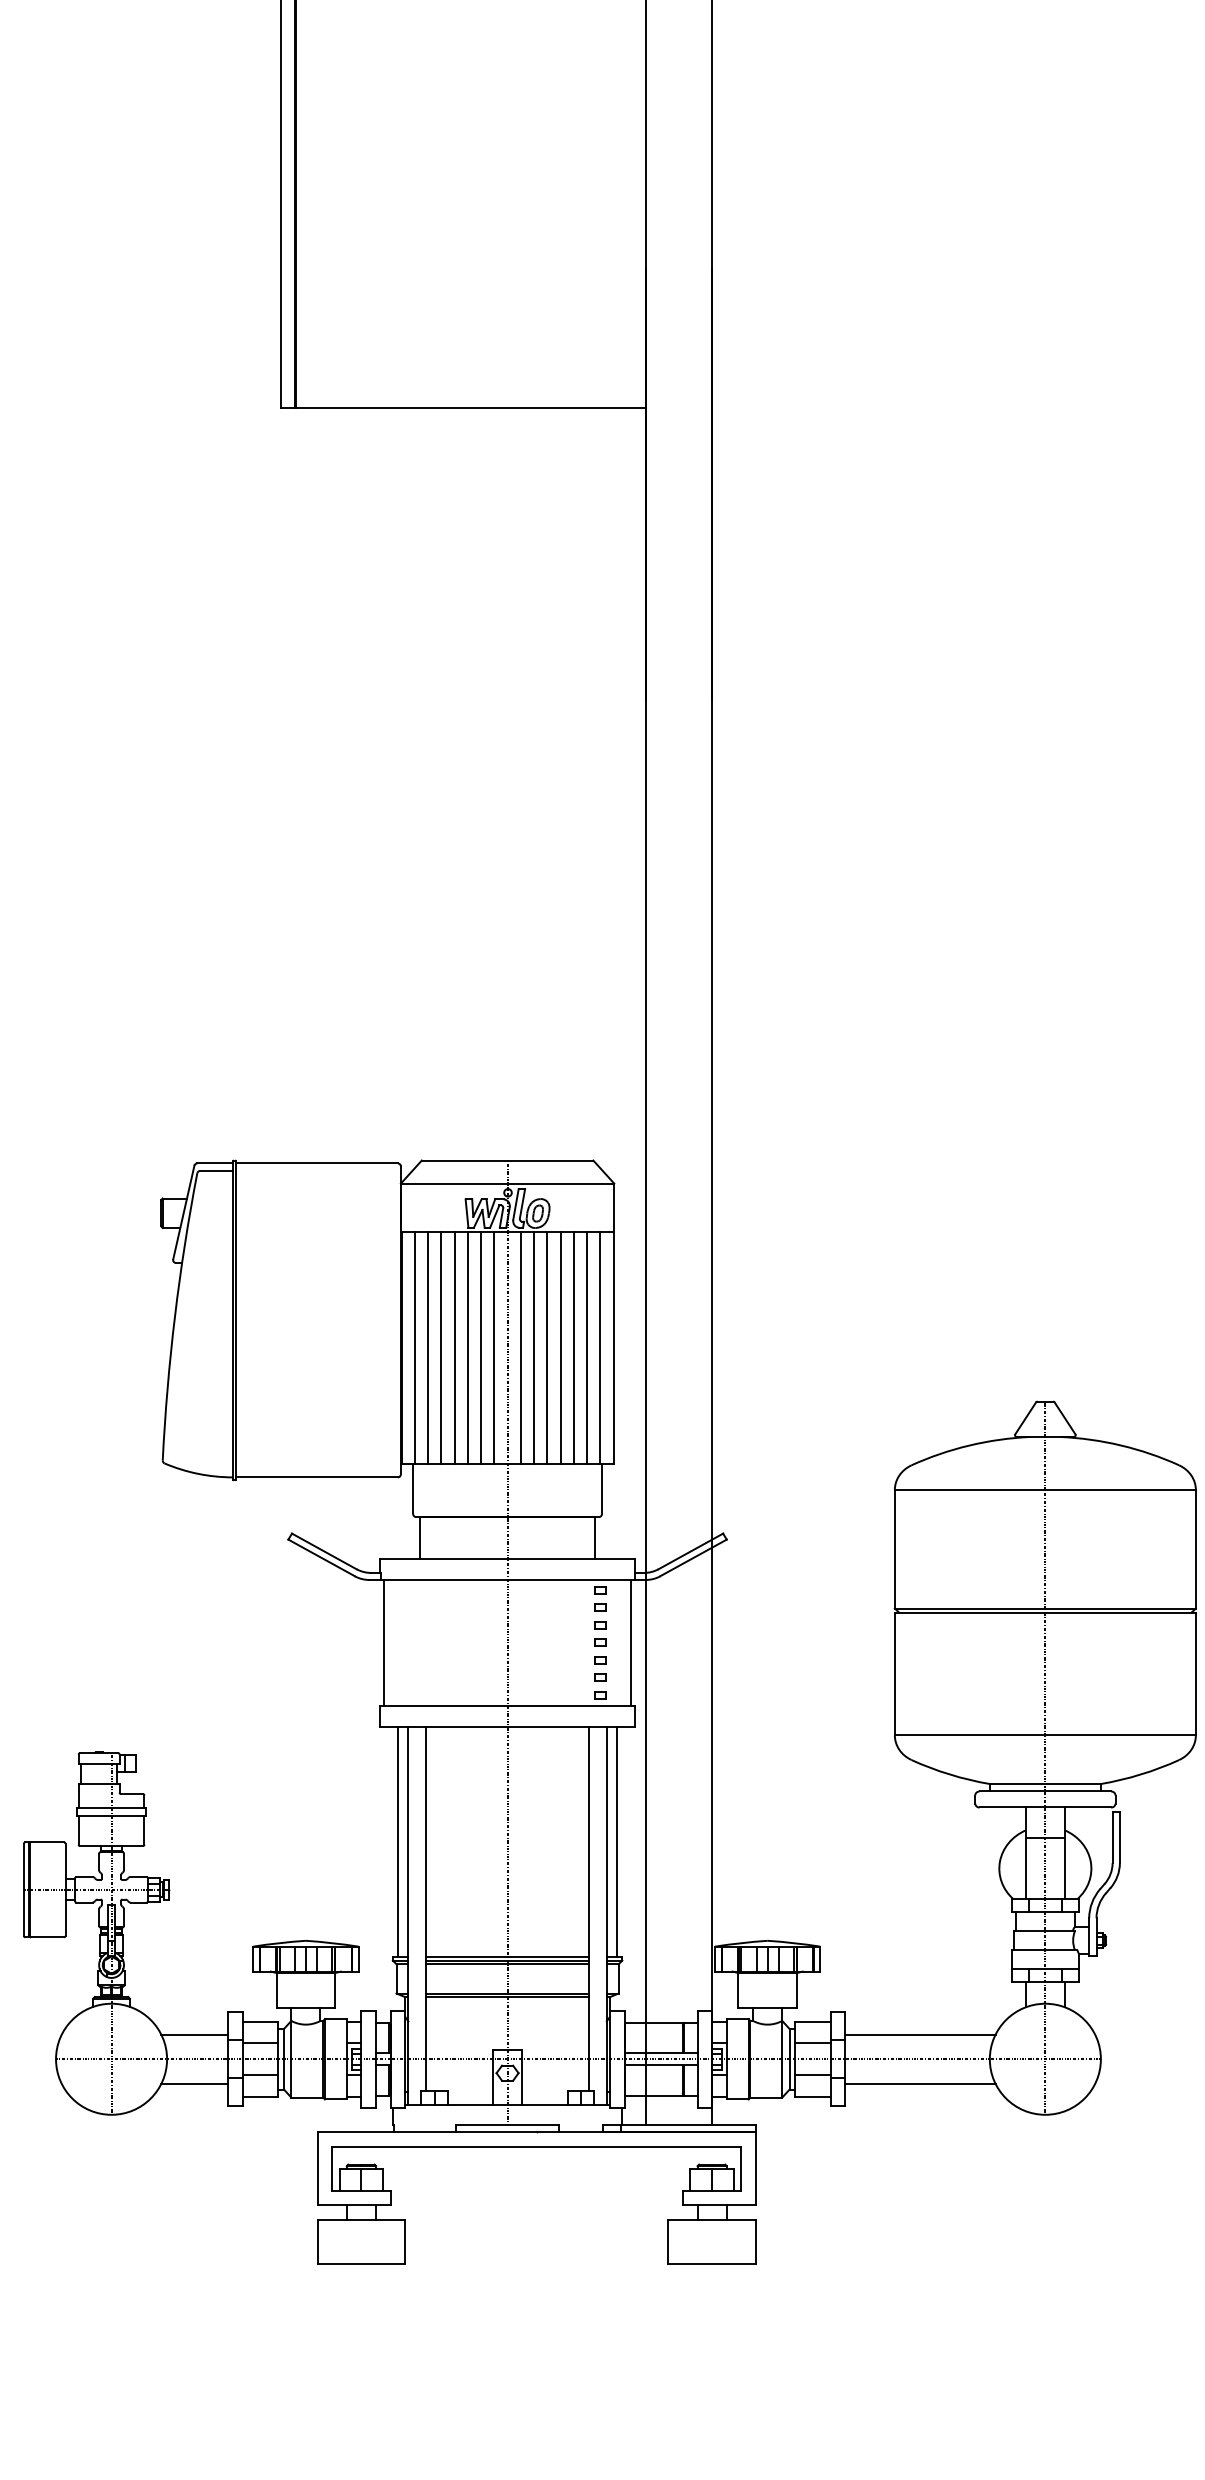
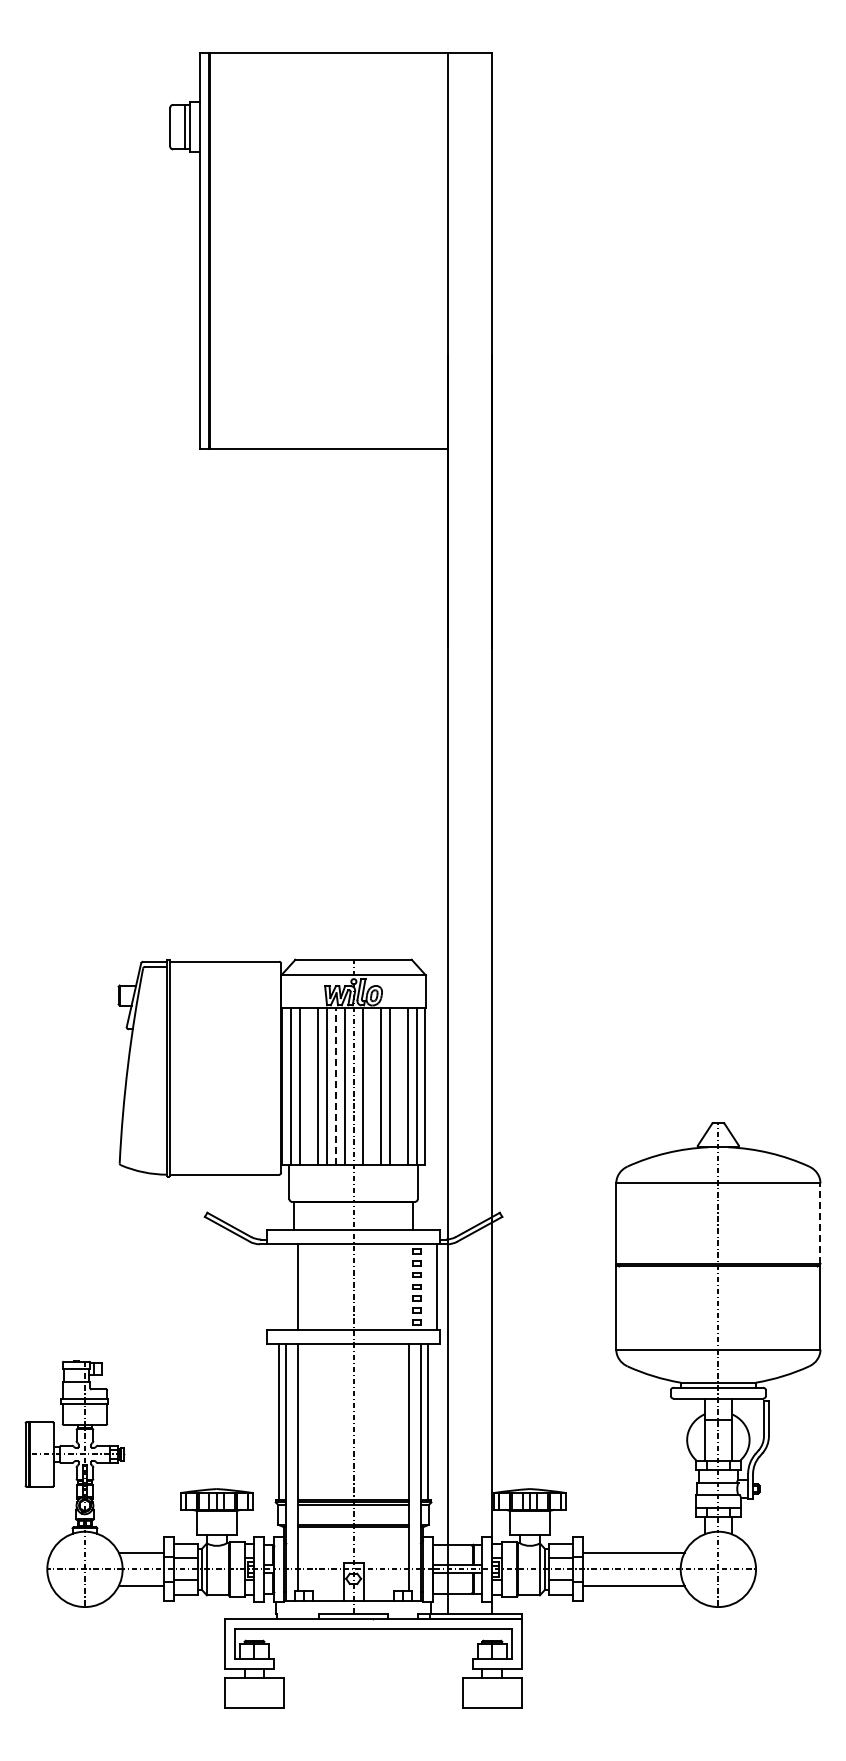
line: (441, 1347) -> (308, 1086), removed
line: (480, 1347) -> (335, 1086), solid -> dashed
line: (533, 1347) -> (371, 1086), removed
line: (573, 1347) -> (398, 1086), removed
line: (1195, 1549) -> (820, 1223), solid -> dashed
line: (383, 1642) -> (297, 1286), moved

